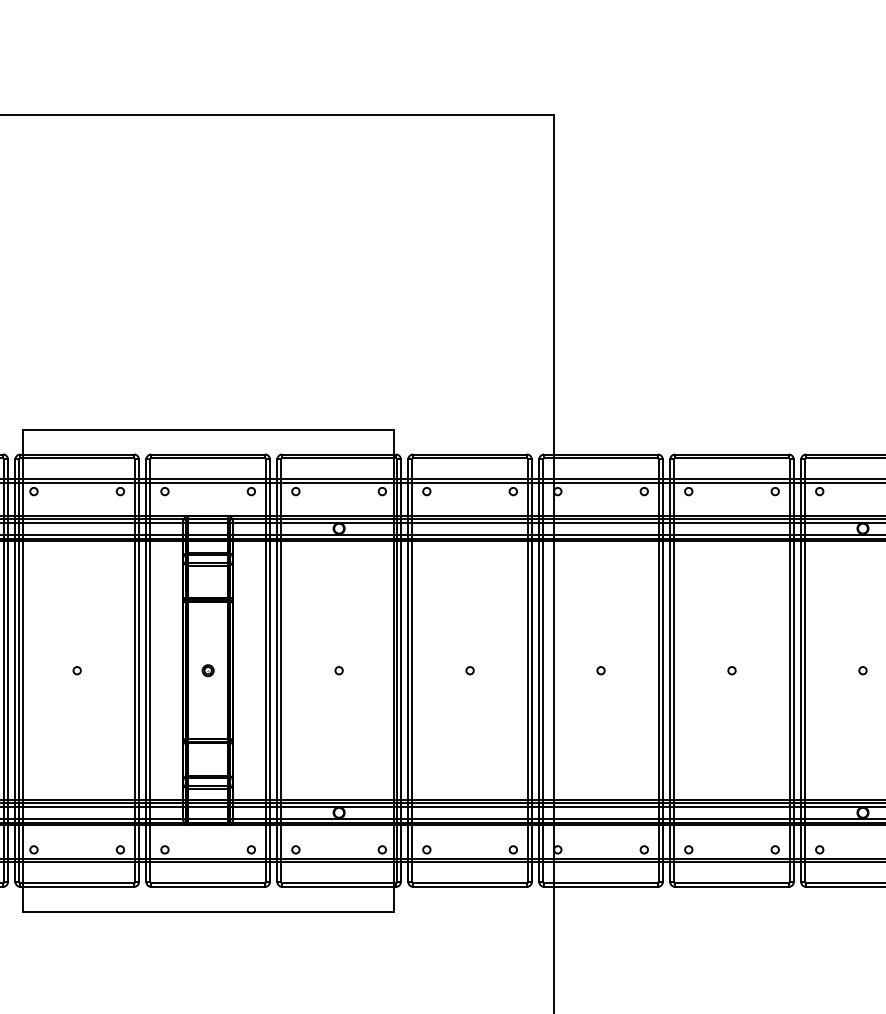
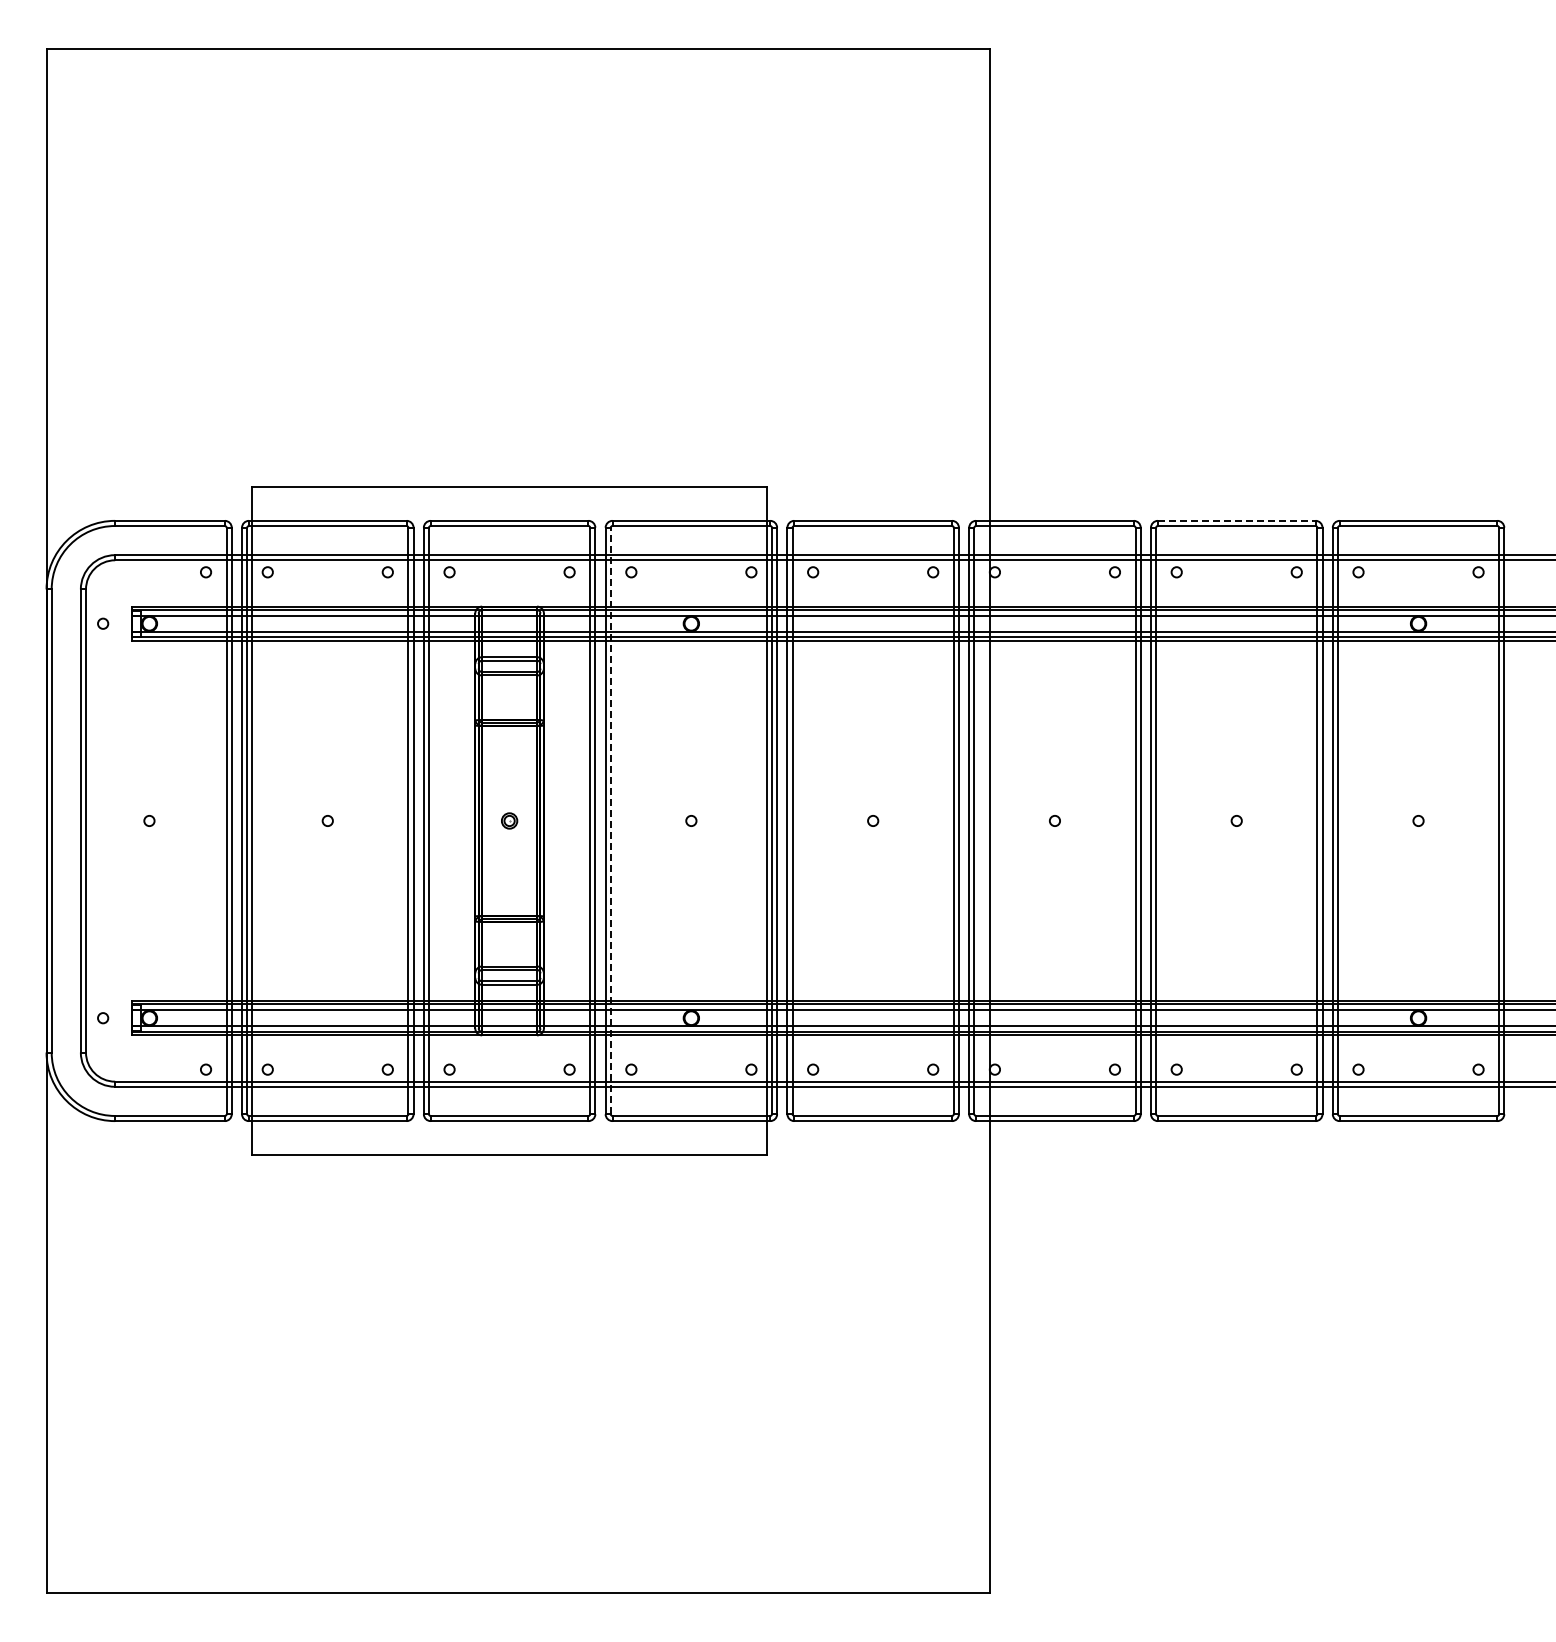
line: (731, 454) -> (1236, 520), solid -> dashed
line: (280, 670) -> (610, 820), solid -> dashed

